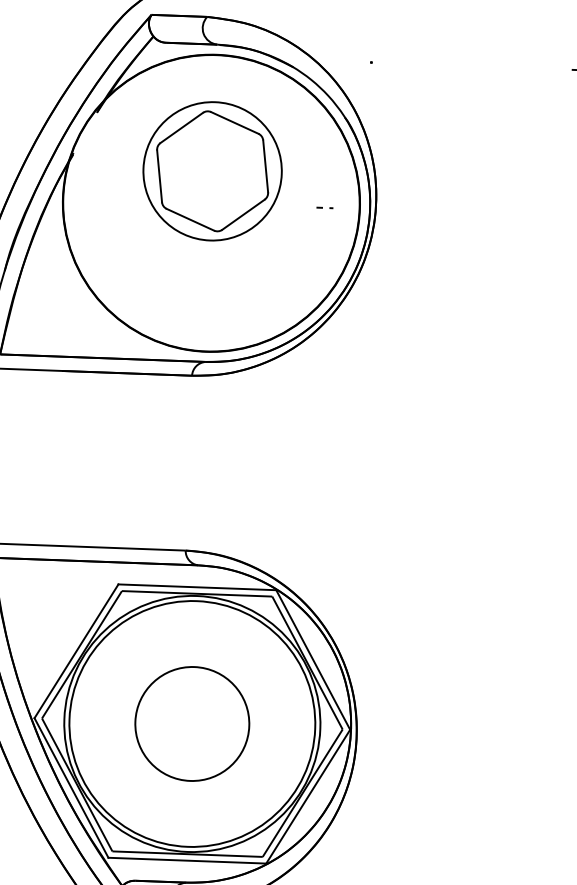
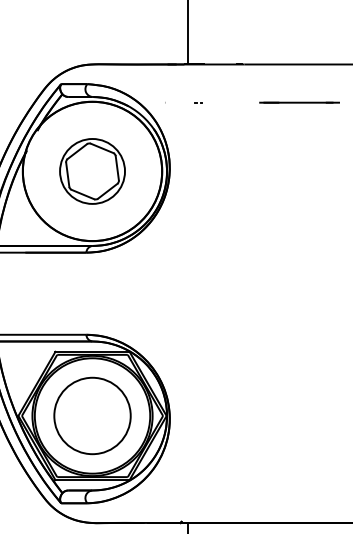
part: (212, 171) -> (92, 171), moved
part: (324, 207) -> (198, 102), moved
circle: (192, 722) -> (92, 415), size x1.43

